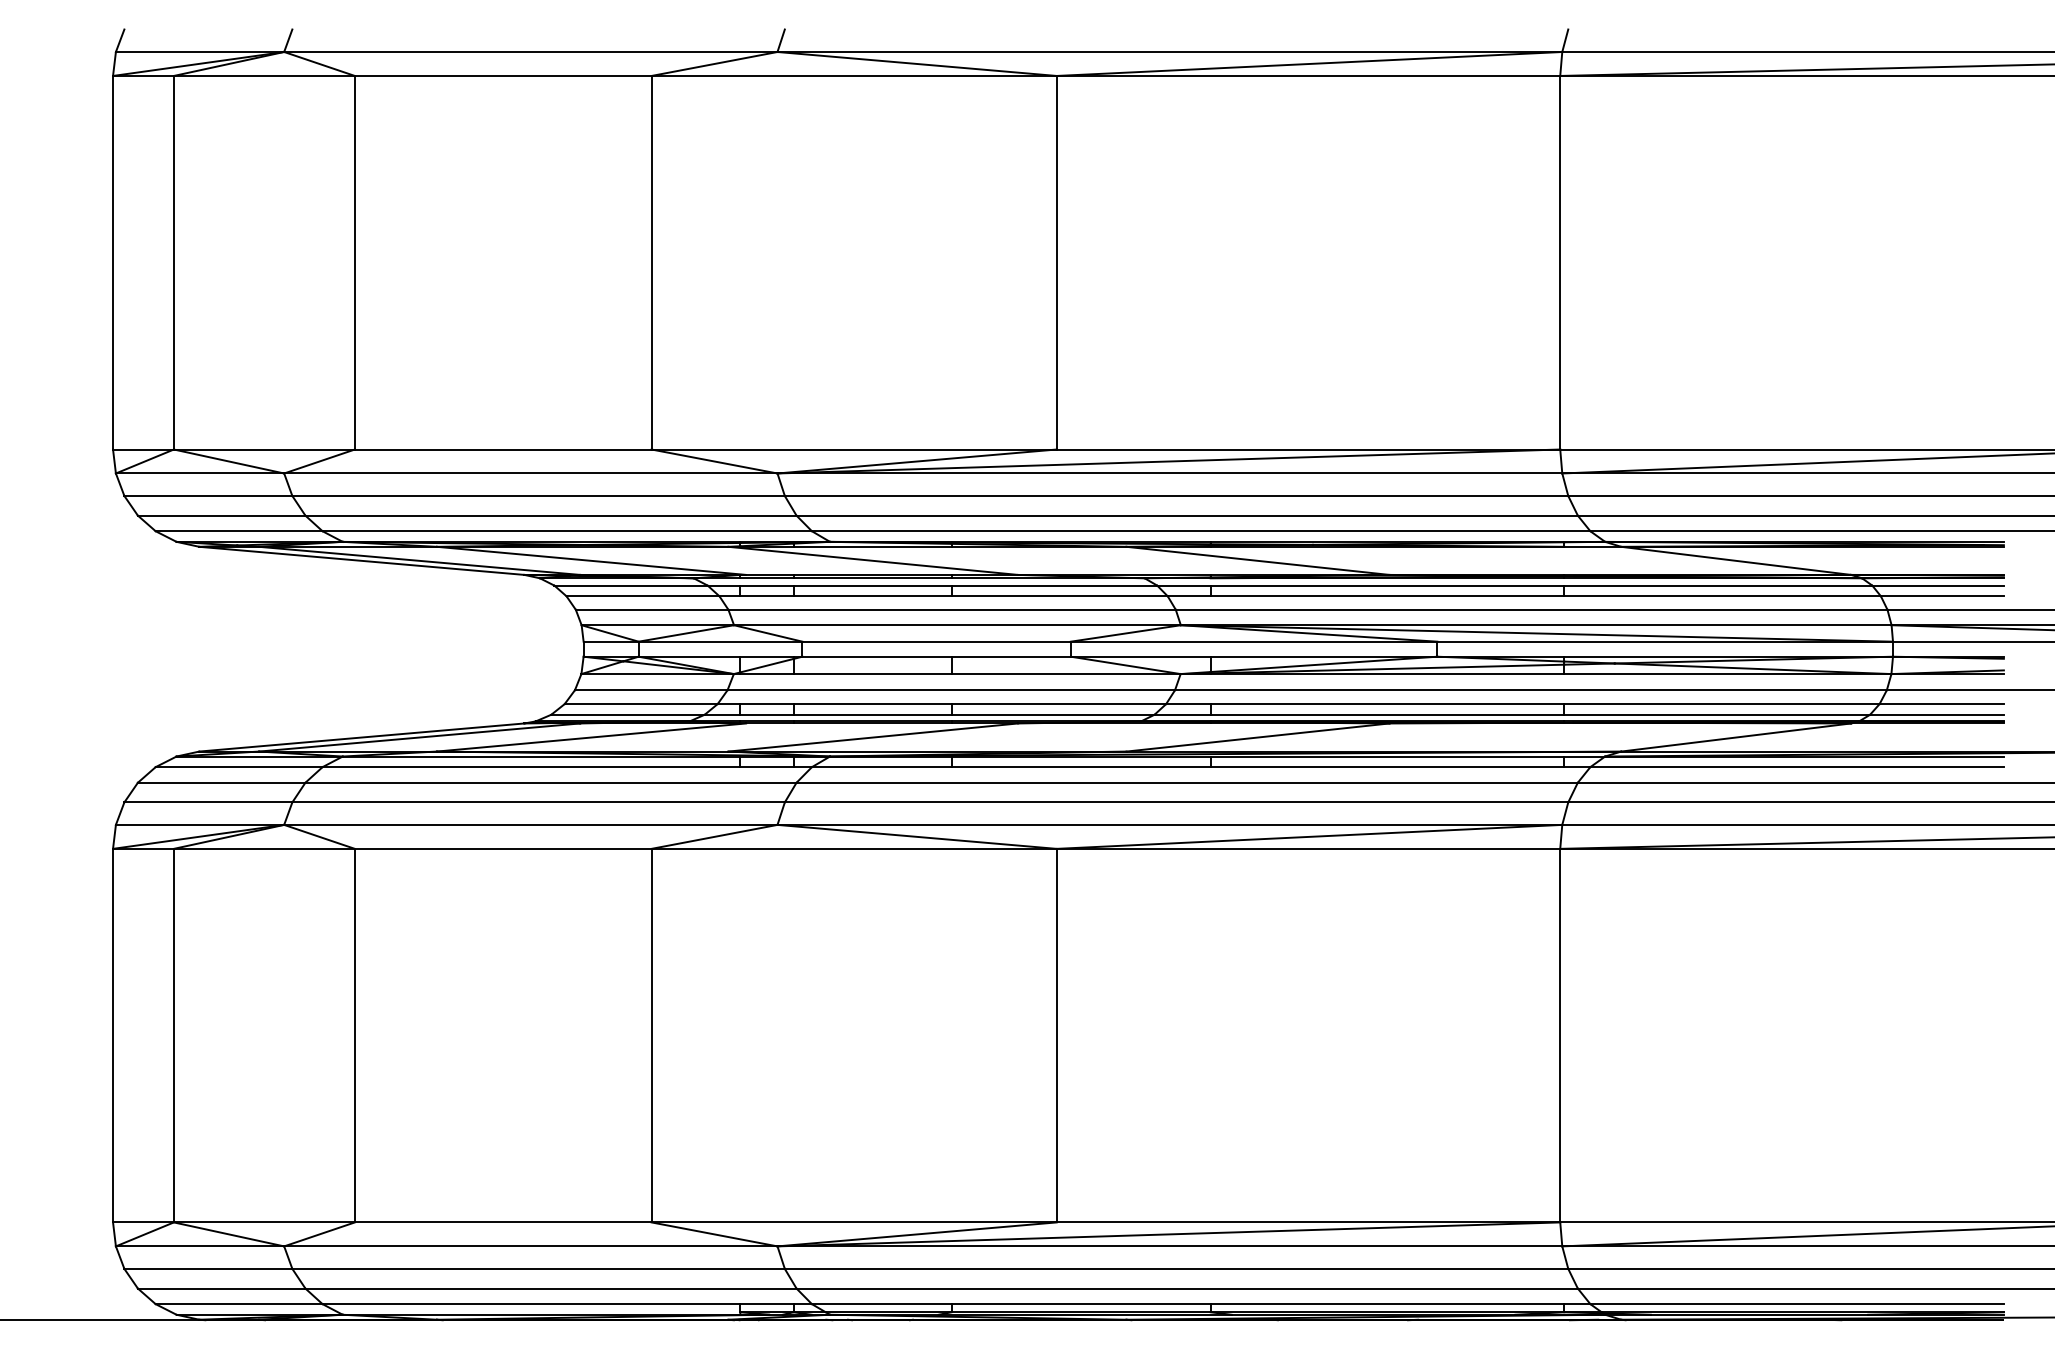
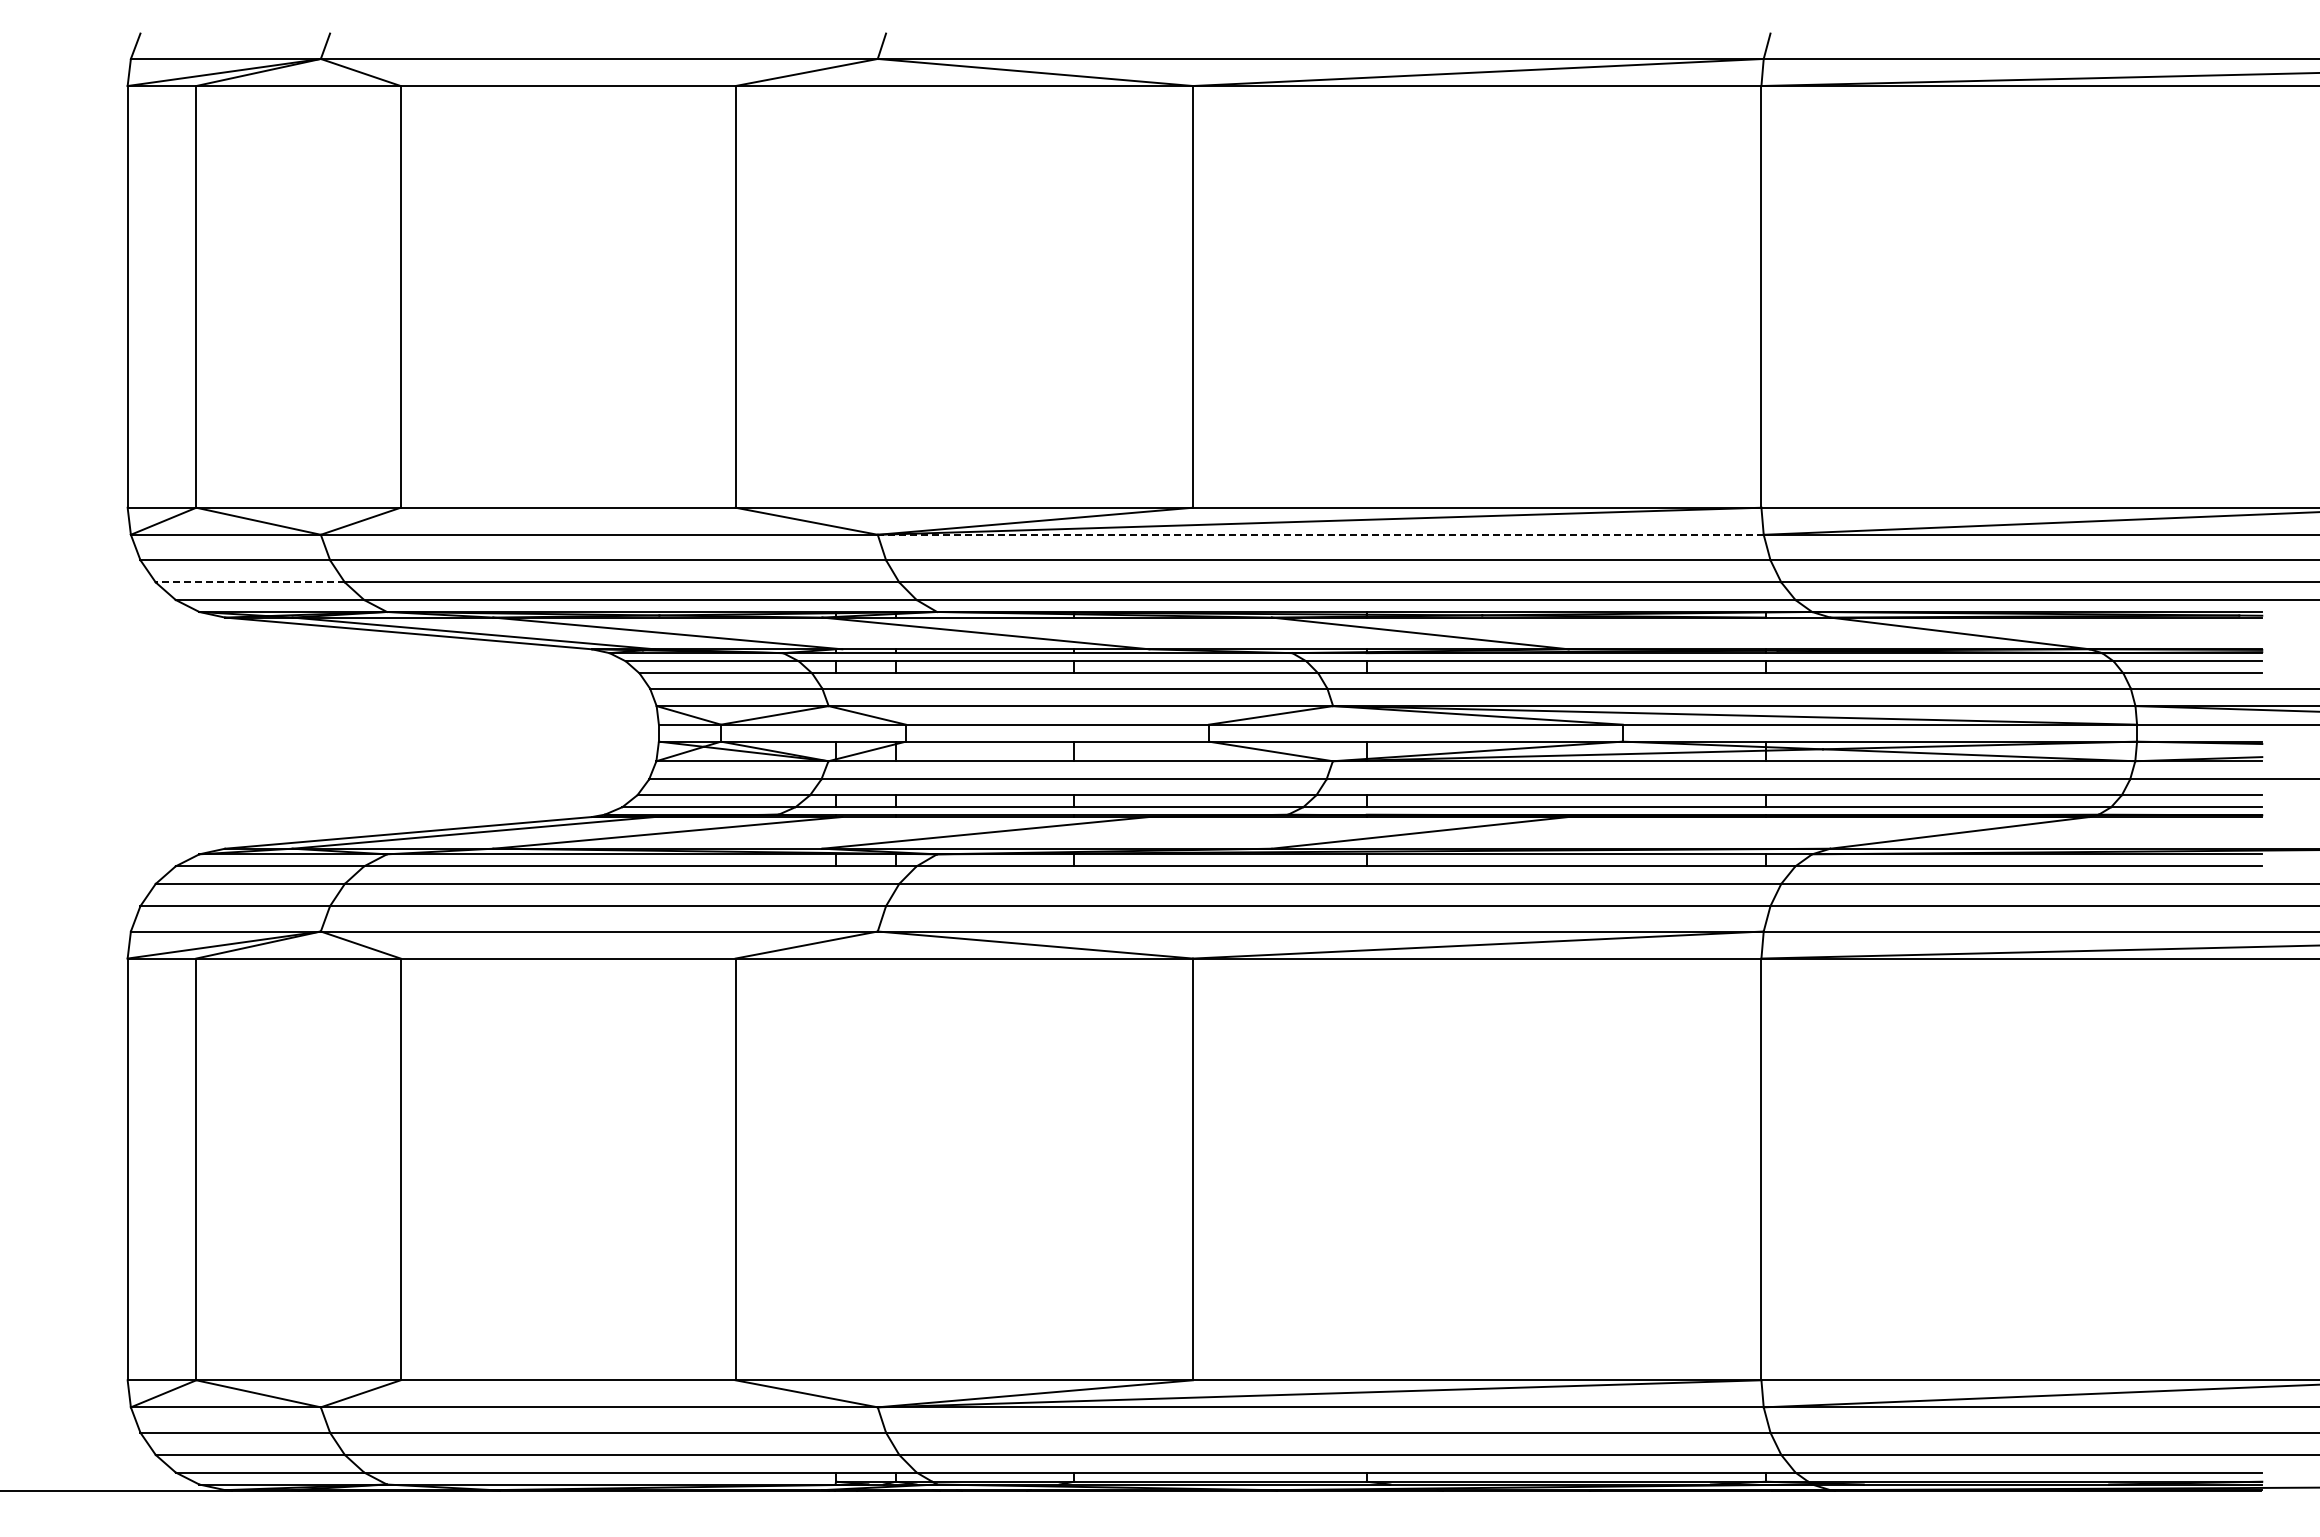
line: (1169, 473) -> (1320, 534), solid -> dashed
line: (221, 515) -> (250, 582), solid -> dashed

